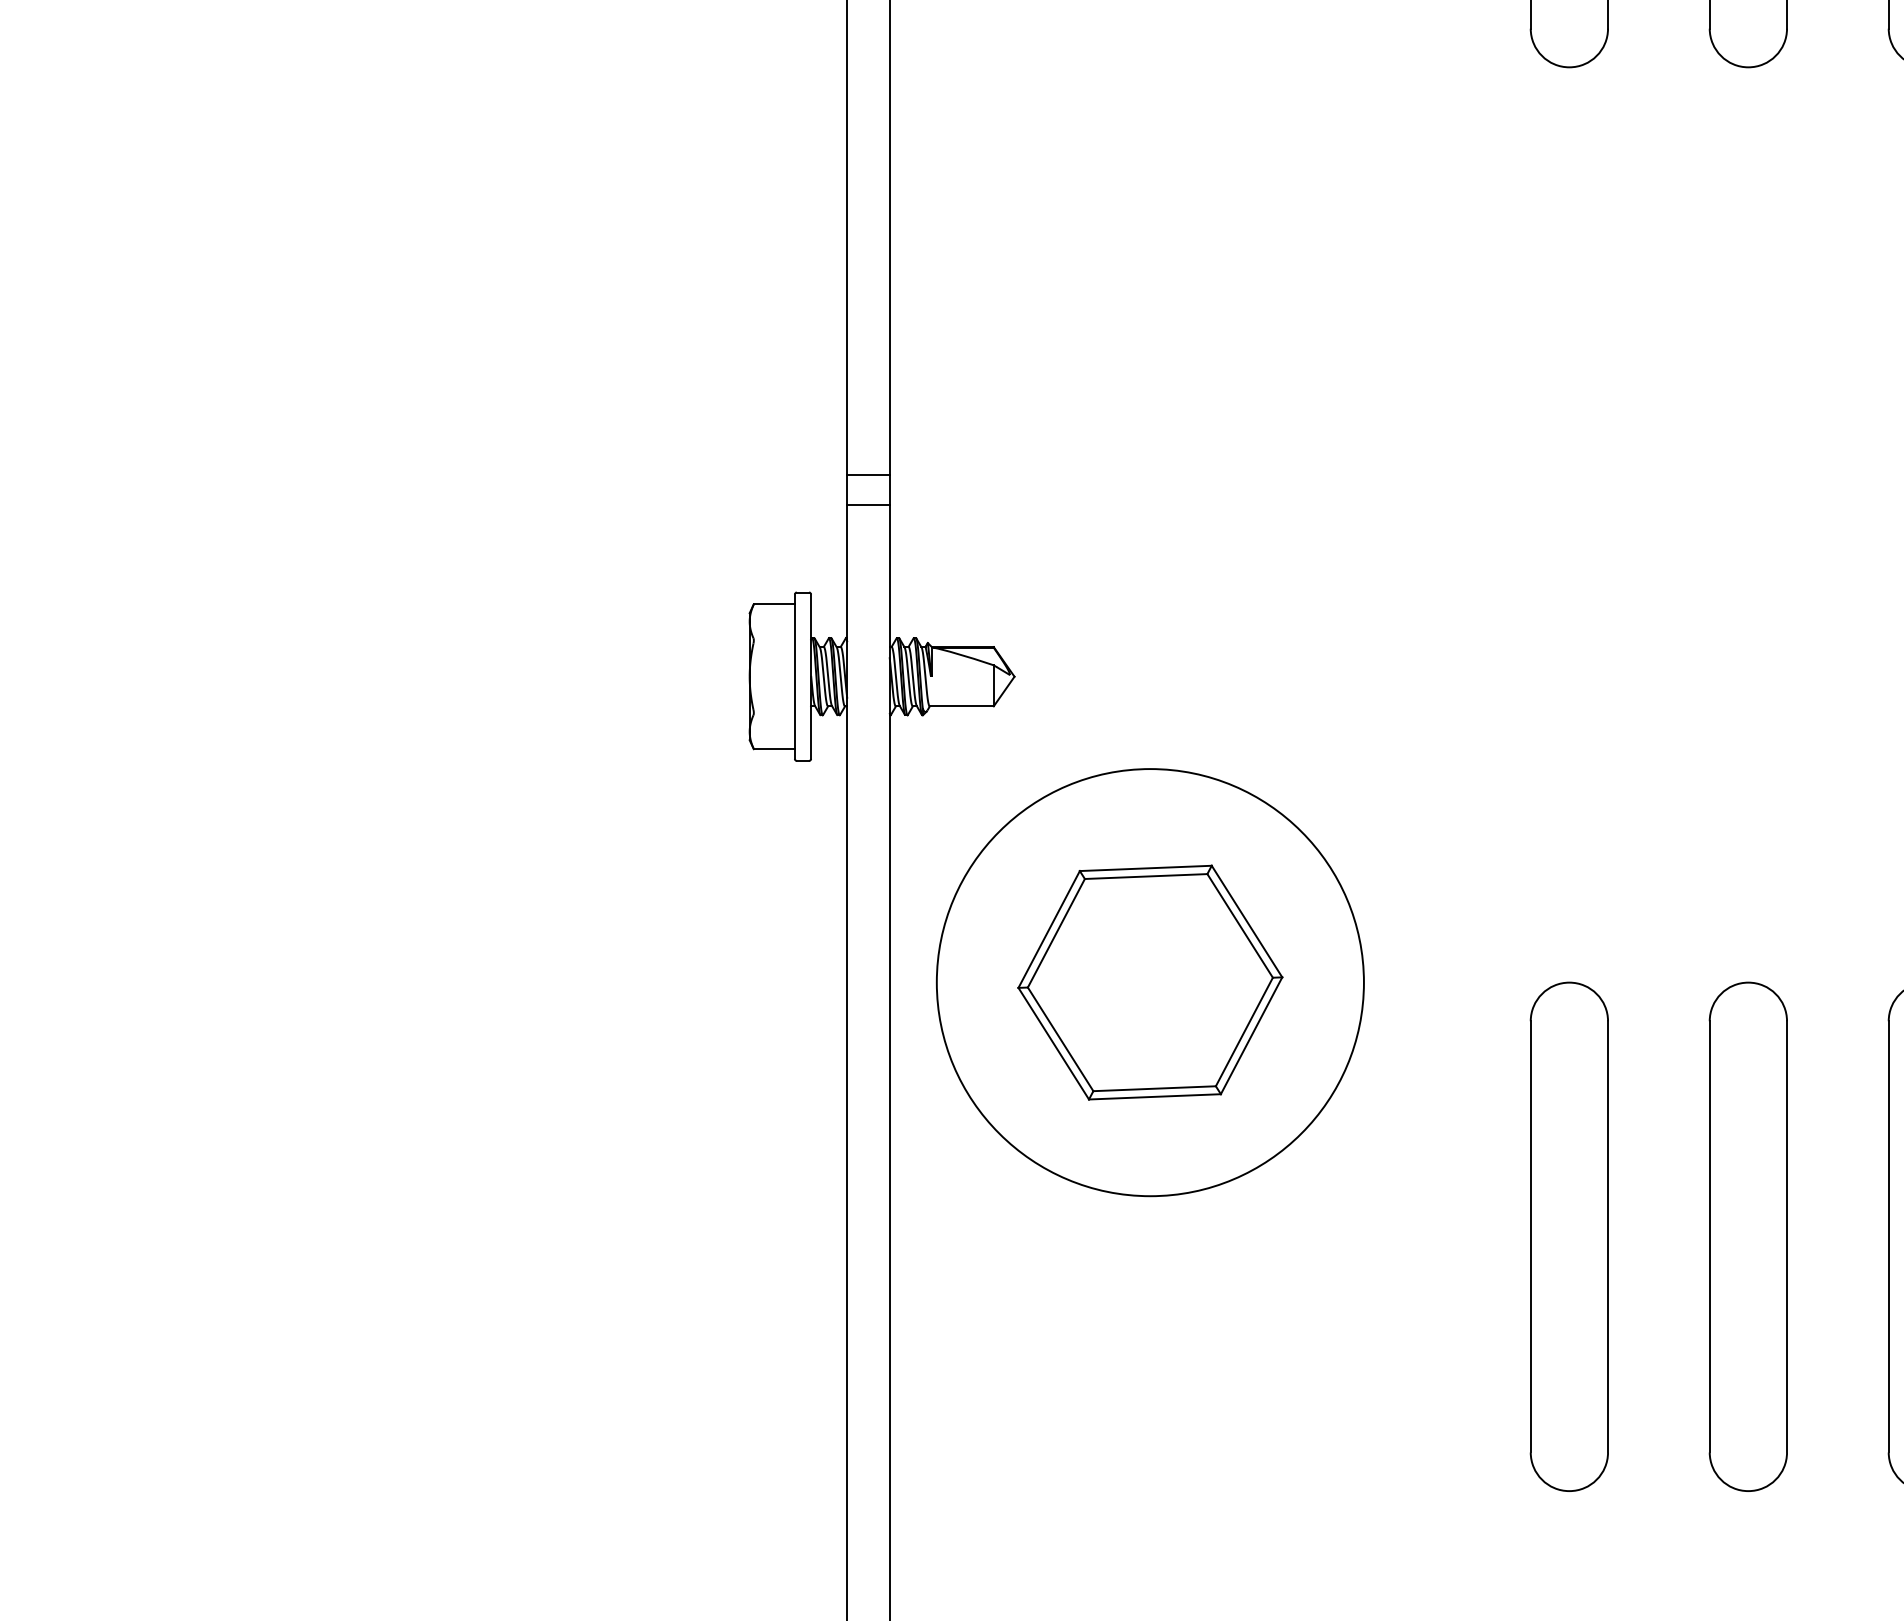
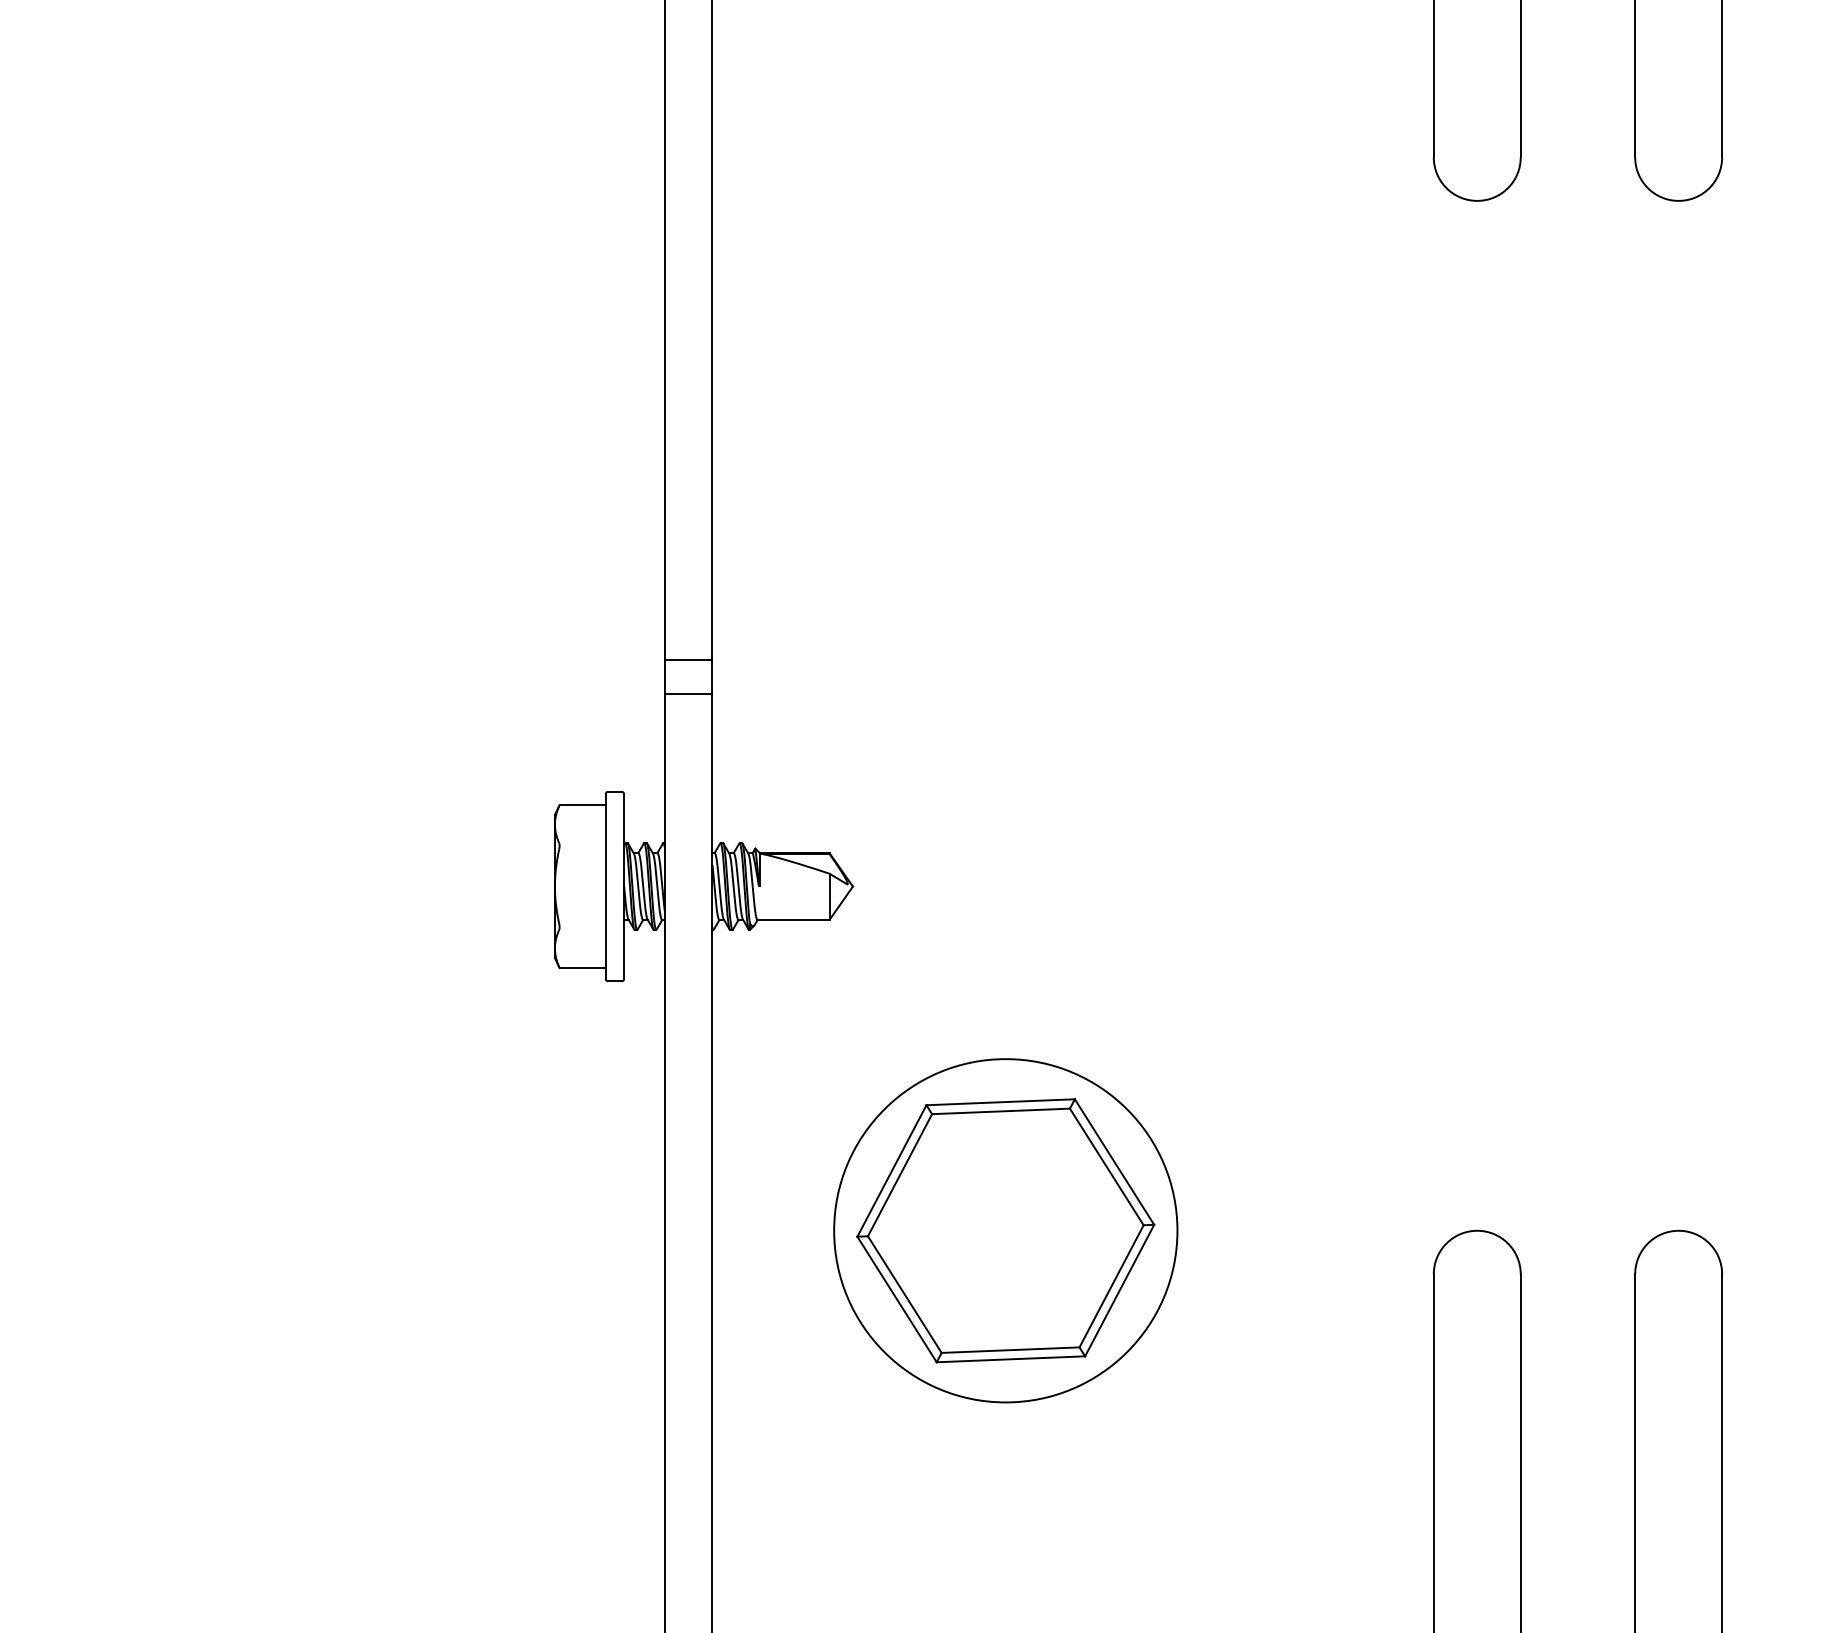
circle: (1149, 982) -> (1004, 1230), size x0.71

